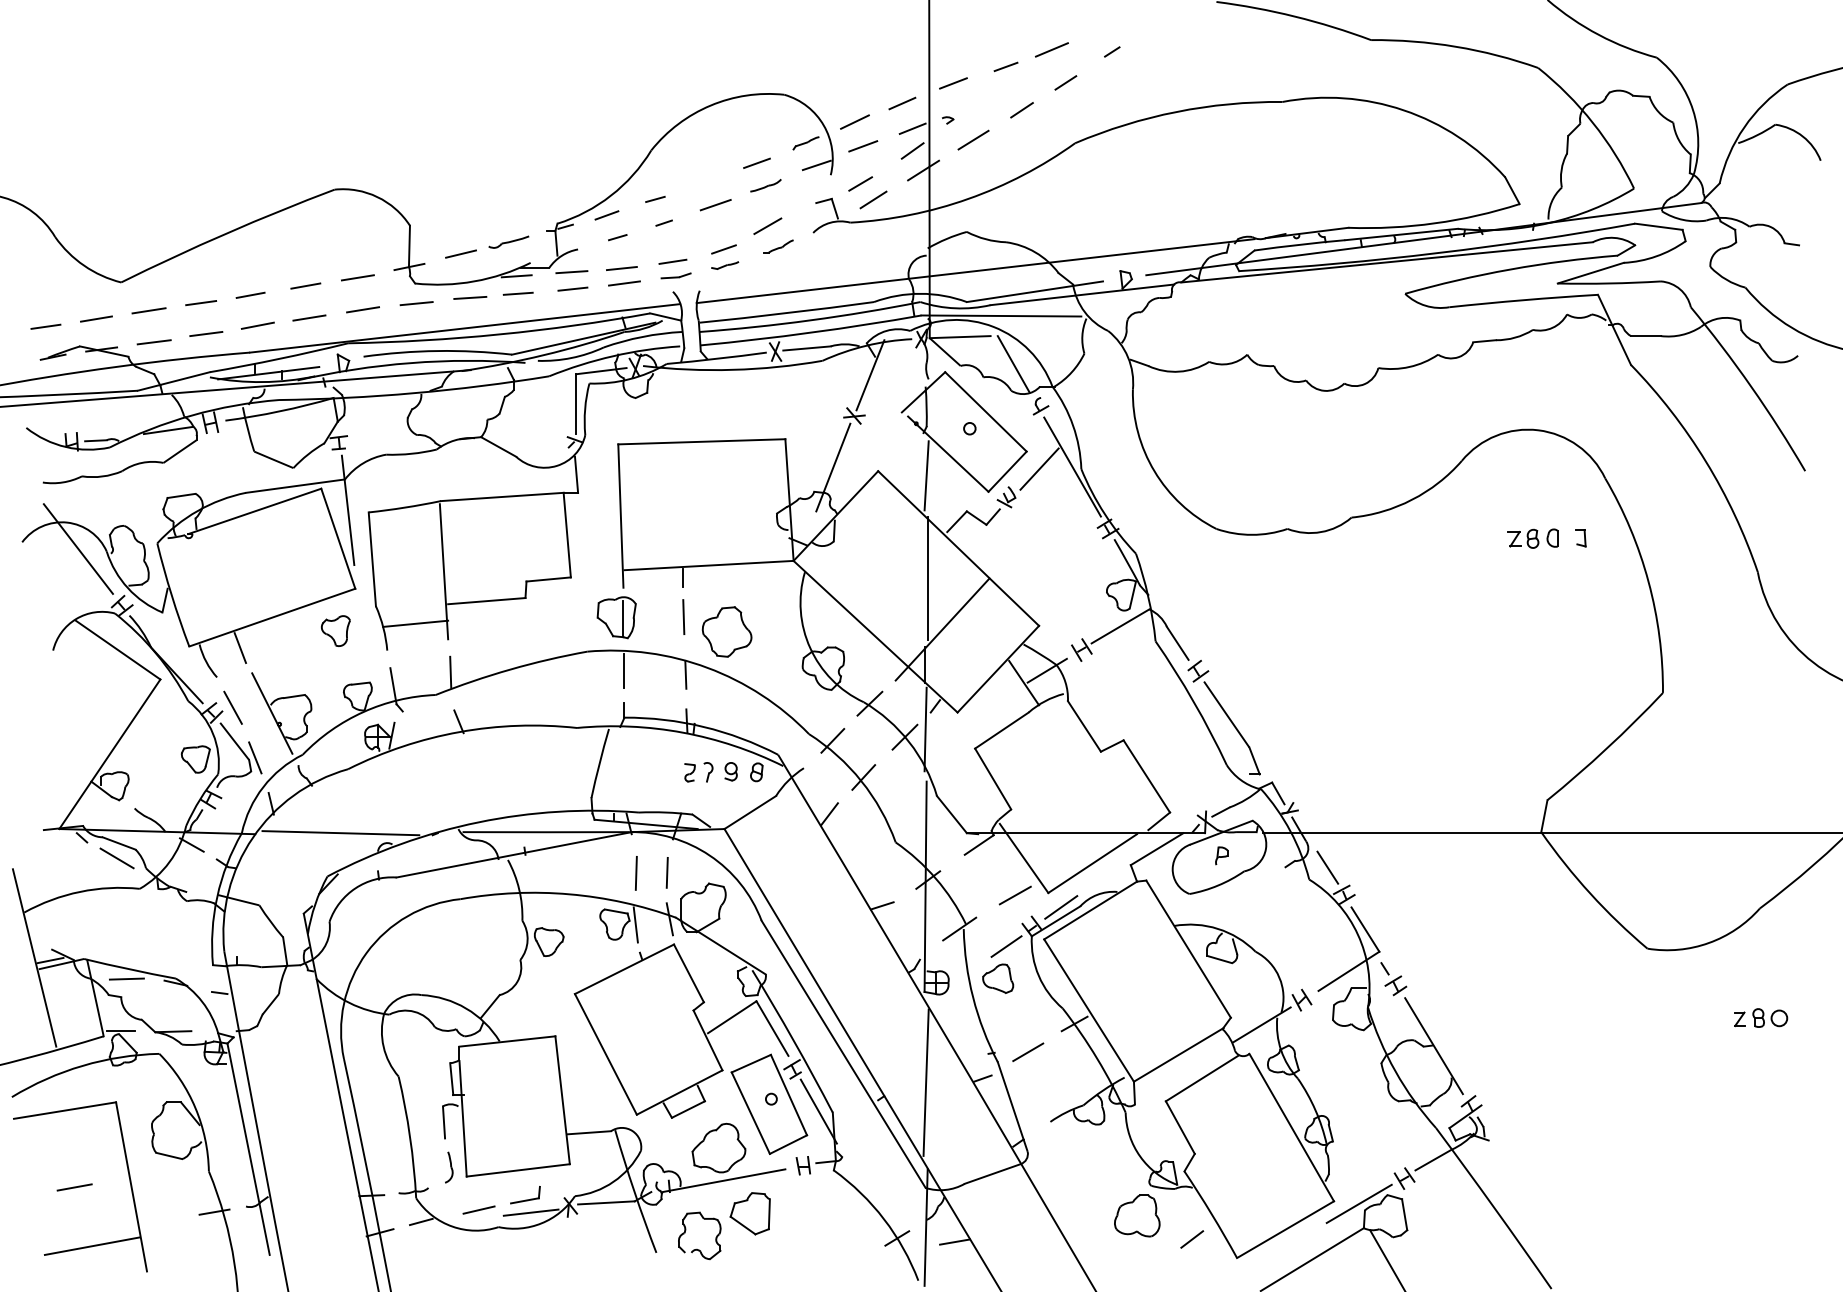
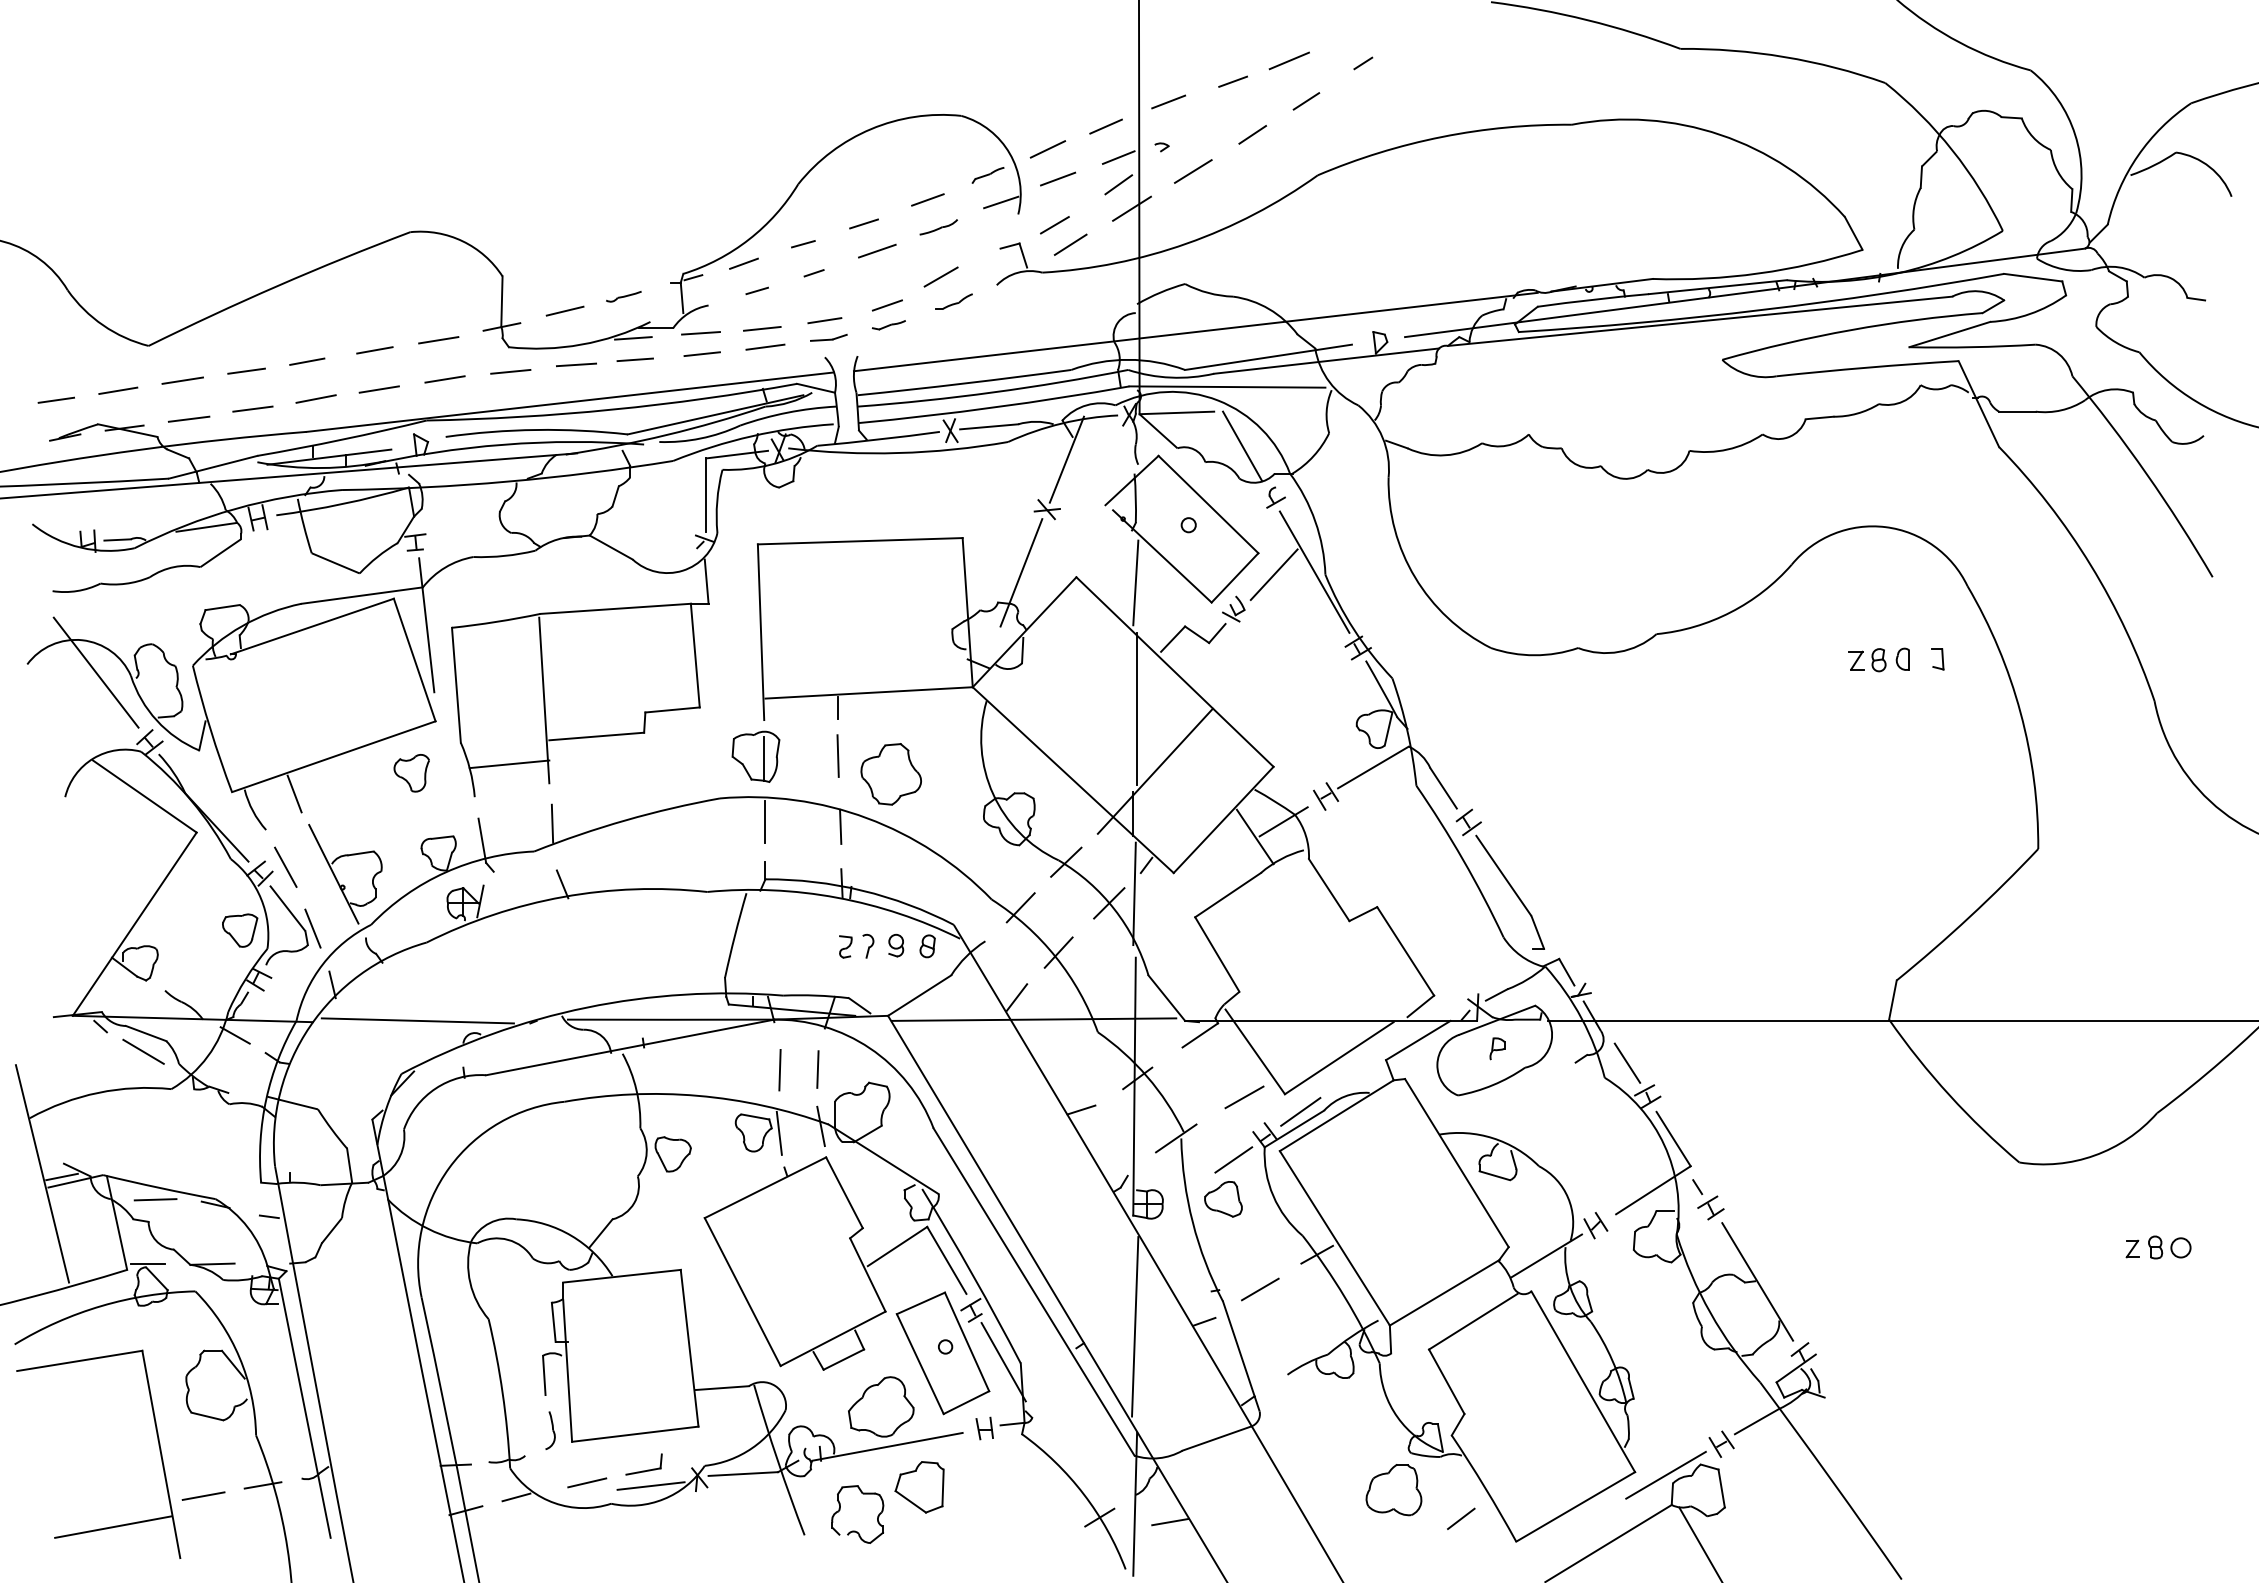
line: (704, 182) -> (863, 223), added
part: (508, 242) -> (623, 296), size x0.71
line: (843, 832) -> (1033, 1019), added
line: (74, 1186) -> (203, 1495), moved

